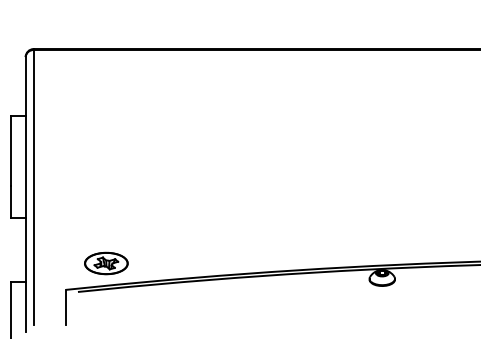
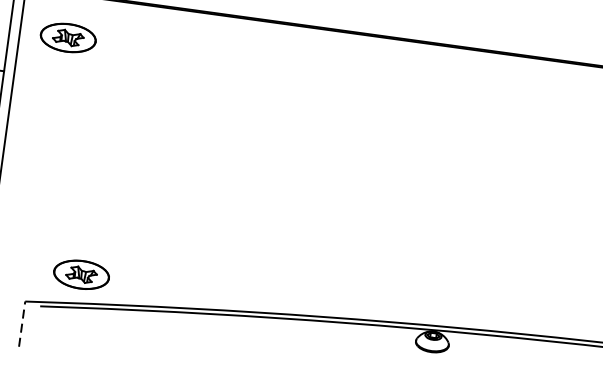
part: (71, 83) -> (68, 38), added
line: (66, 307) -> (22, 324), solid -> dashed

